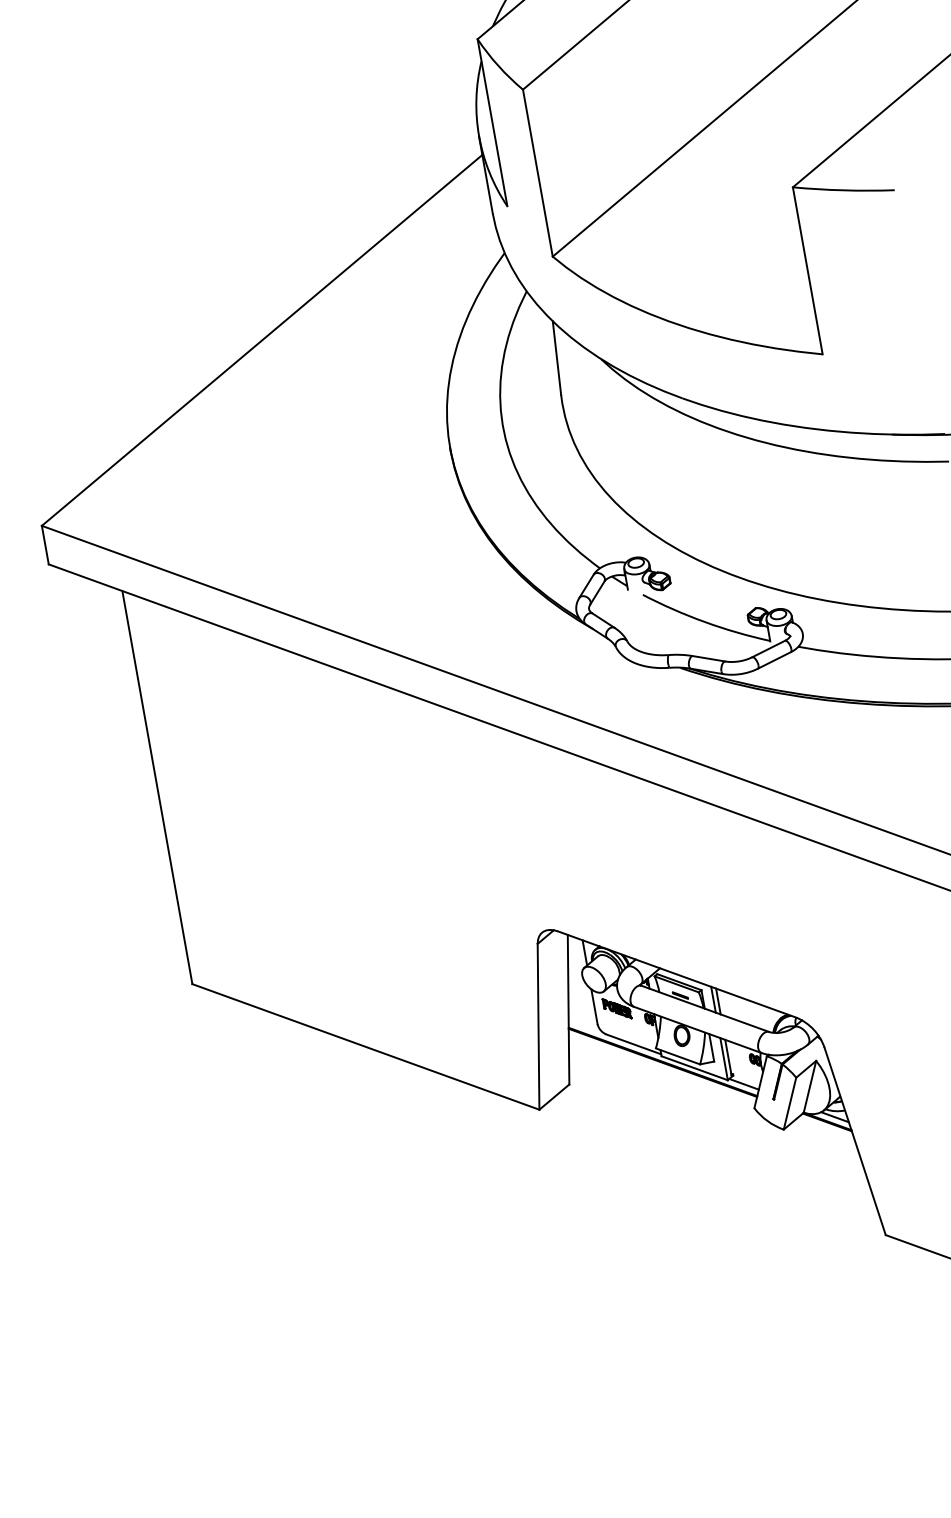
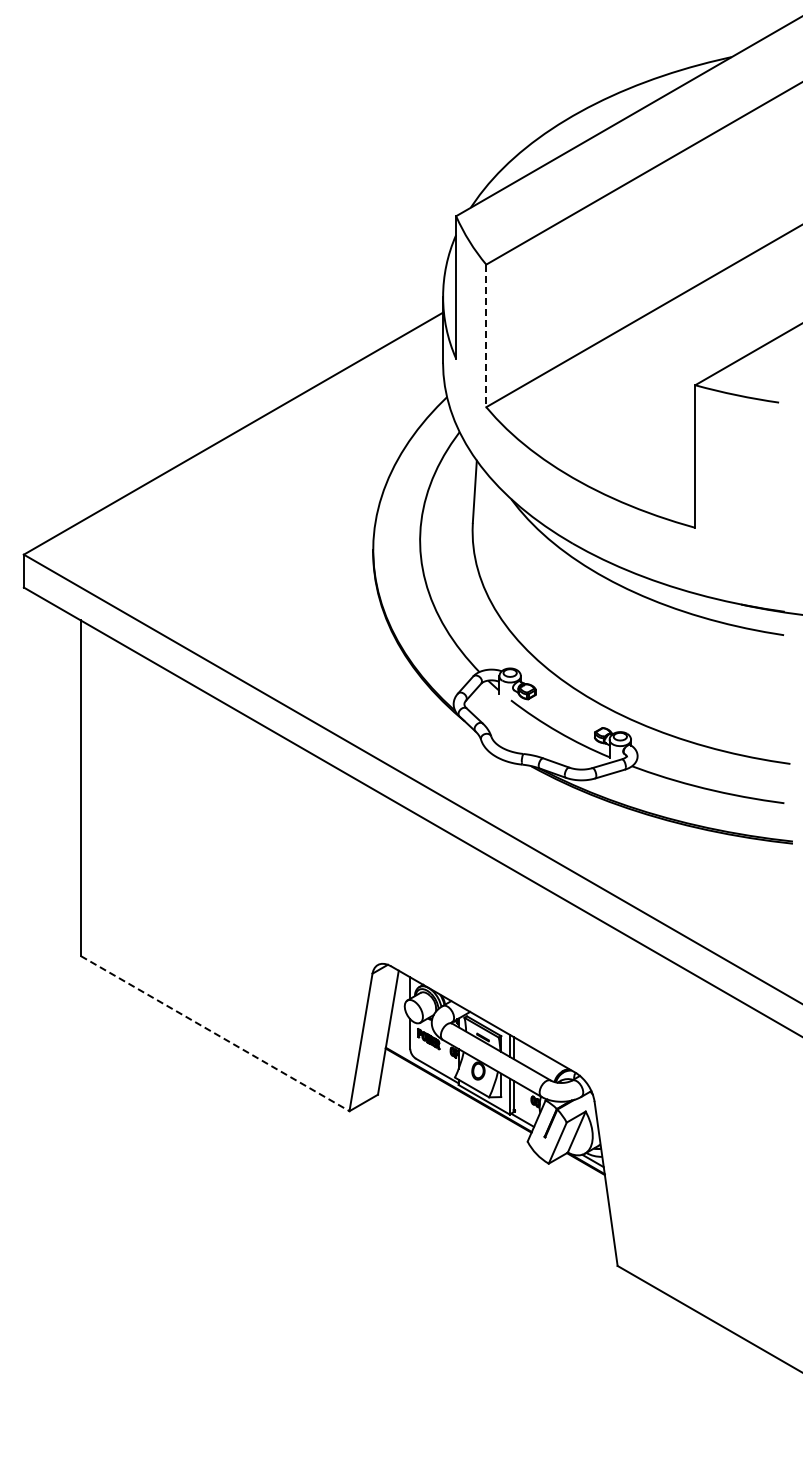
line: (538, 173) -> (486, 336), solid -> dashed
line: (366, 1046) -> (215, 1033), solid -> dashed

